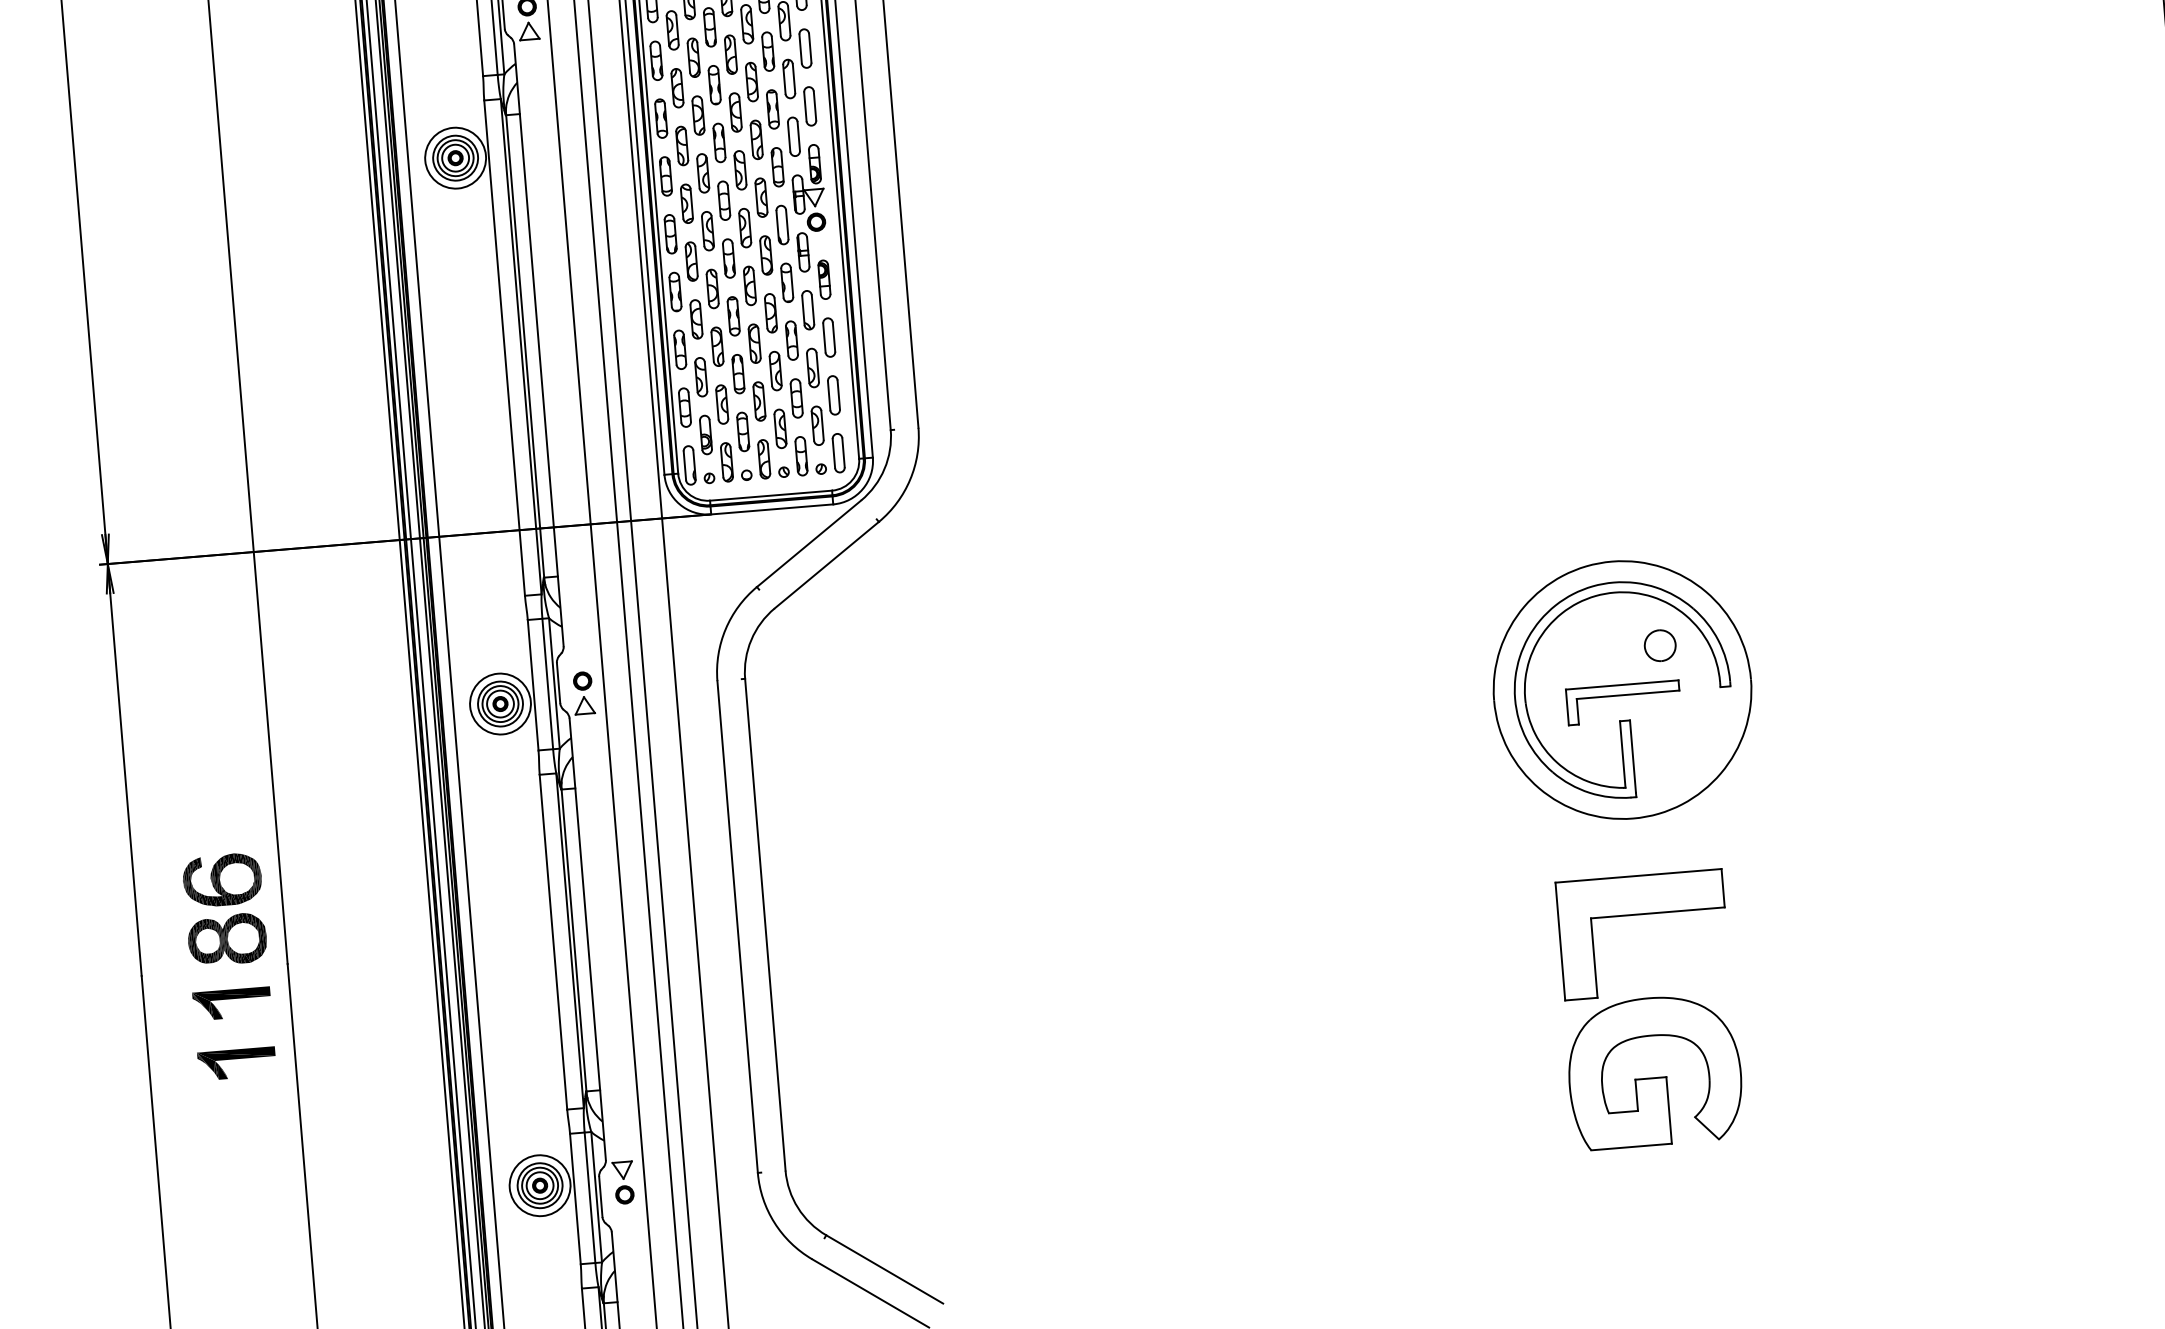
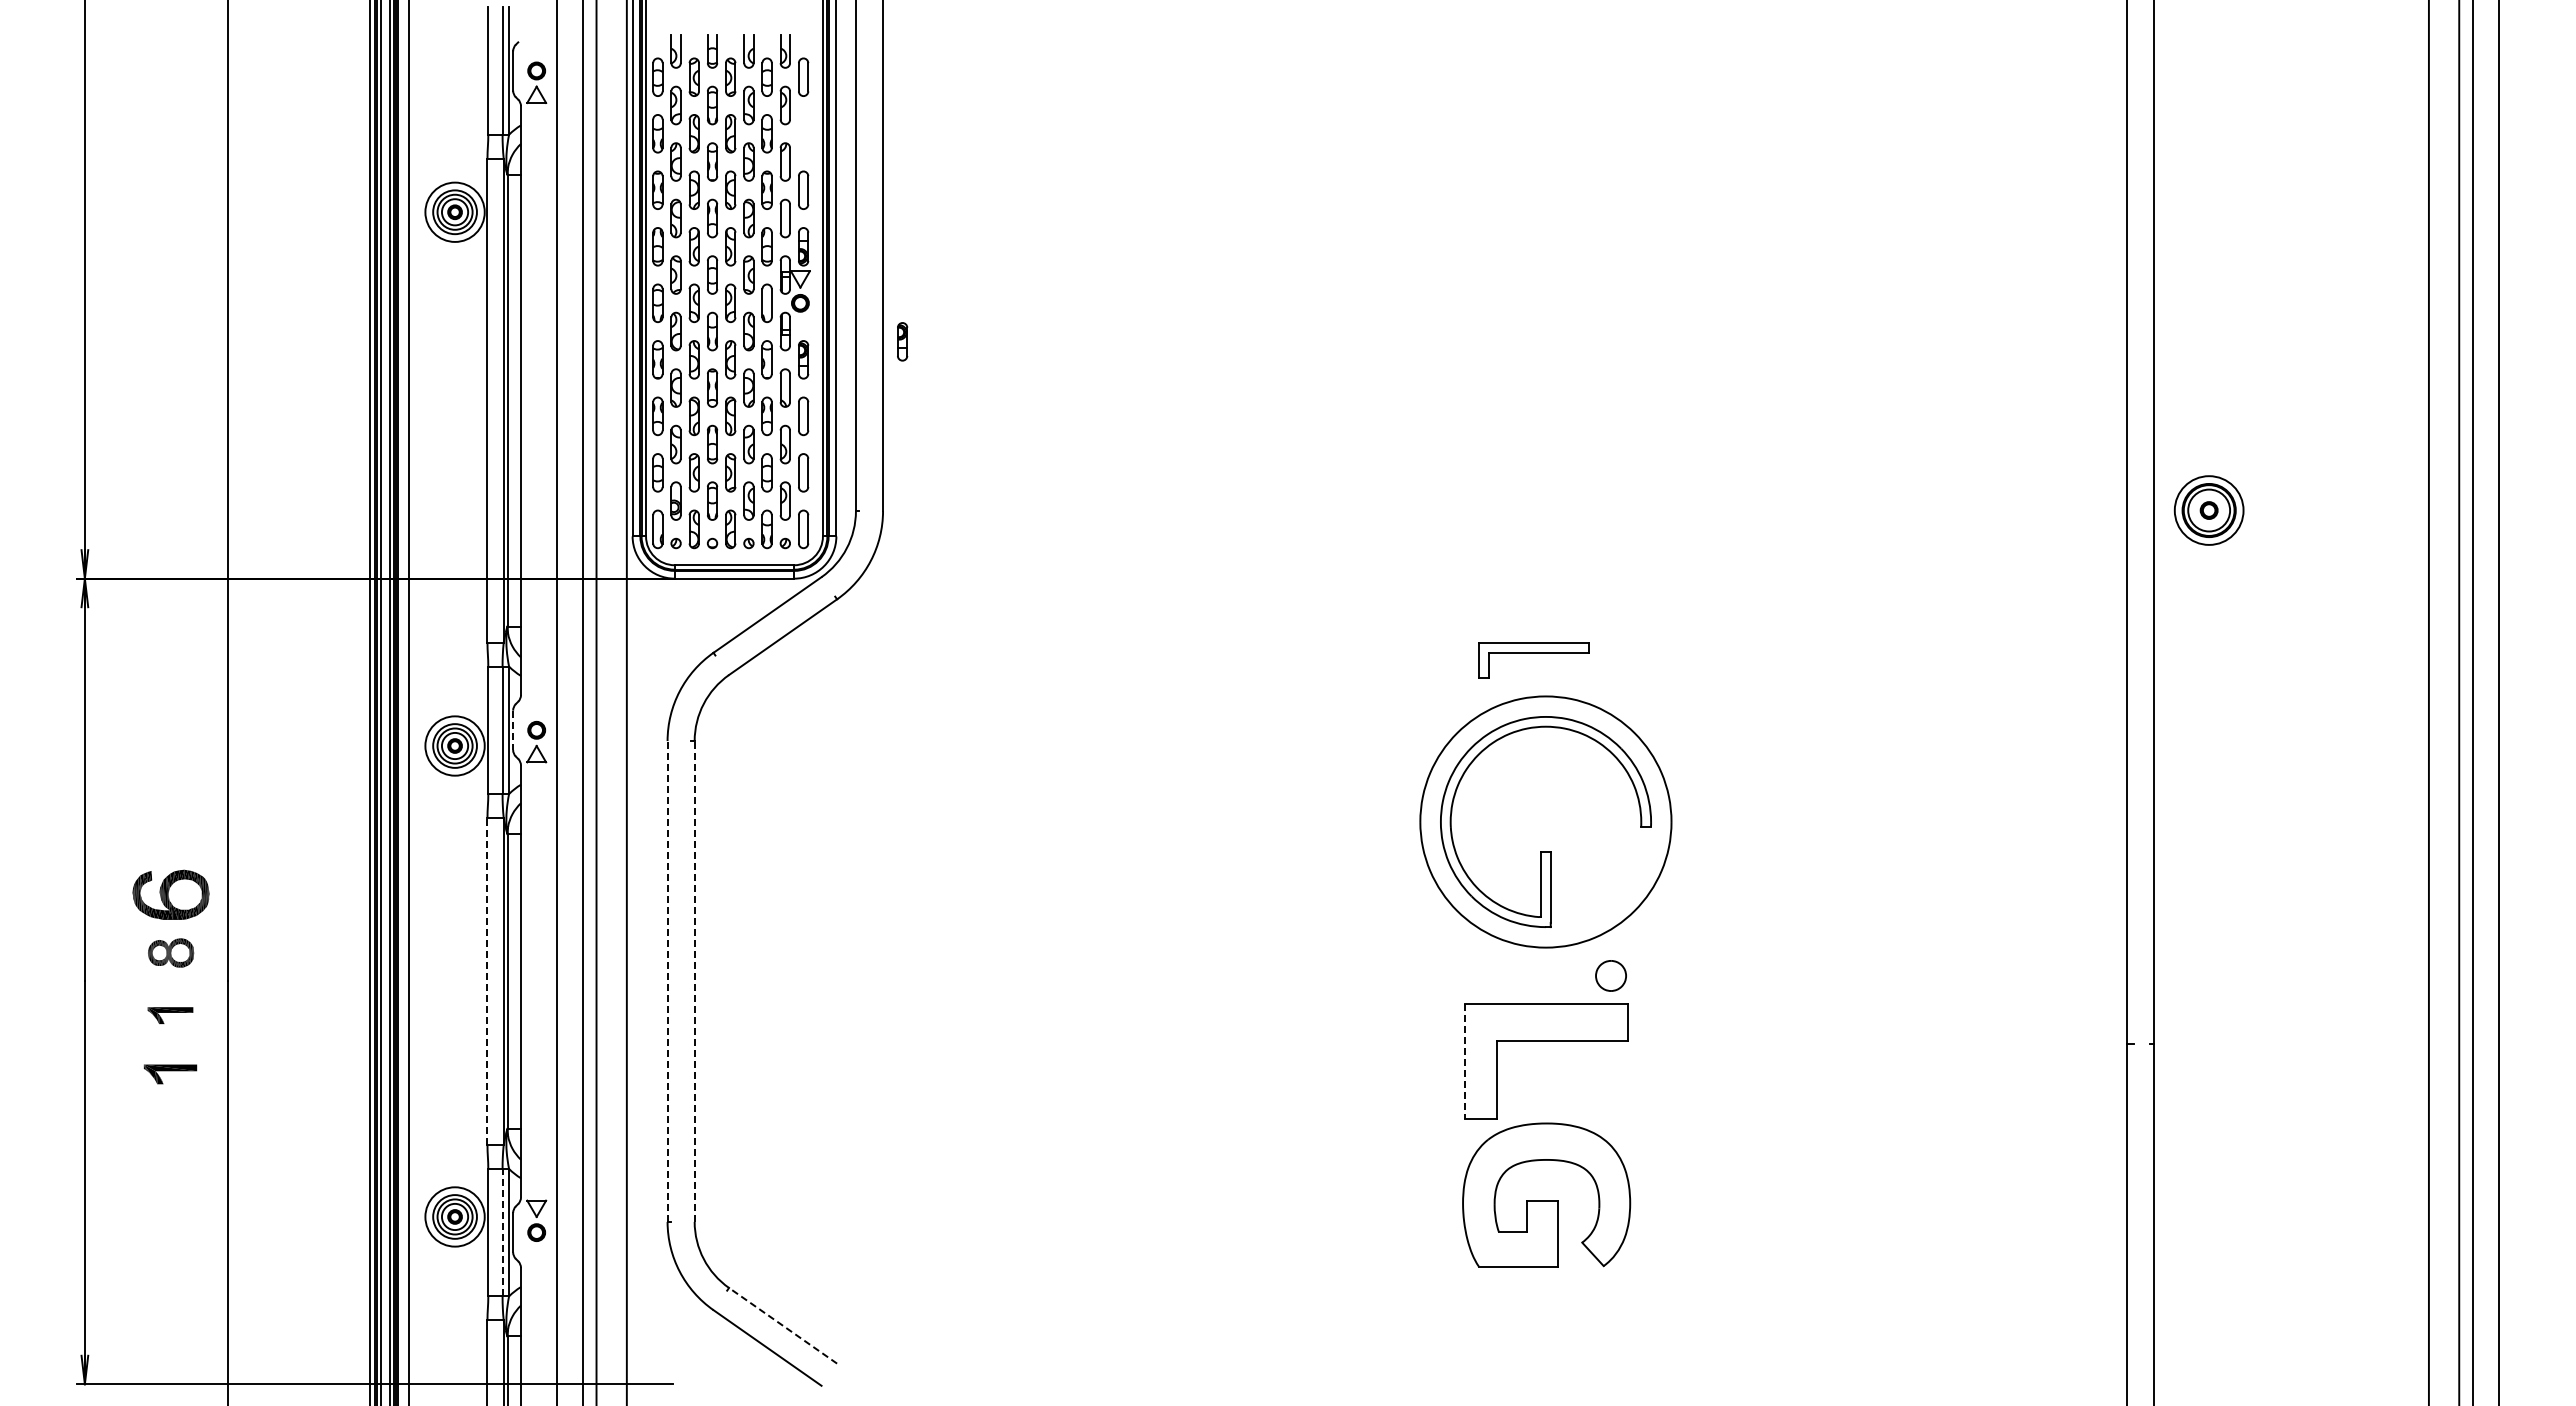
part: (805, 48) -> (803, 133), removed
part: (924, 252) -> (902, 341), added
part: (1659, 645) -> (1610, 975), moved
line: (558, 683) -> (513, 730), solid -> dashed
part: (1622, 695) -> (1533, 653), moved
line: (765, 923) -> (694, 980), solid -> dashed
line: (737, 926) -> (667, 980), solid -> dashed
part: (226, 939) -> (170, 952), size x0.6
line: (1560, 941) -> (1465, 1061), solid -> dashed
line: (553, 942) -> (487, 981), solid -> dashed
part: (232, 1003) -> (170, 1015), size x0.6
part: (237, 1063) -> (170, 1074), size x0.7
line: (589, 1197) -> (502, 1232), solid -> dashed
line: (885, 1269) -> (783, 1325), solid -> dashed

